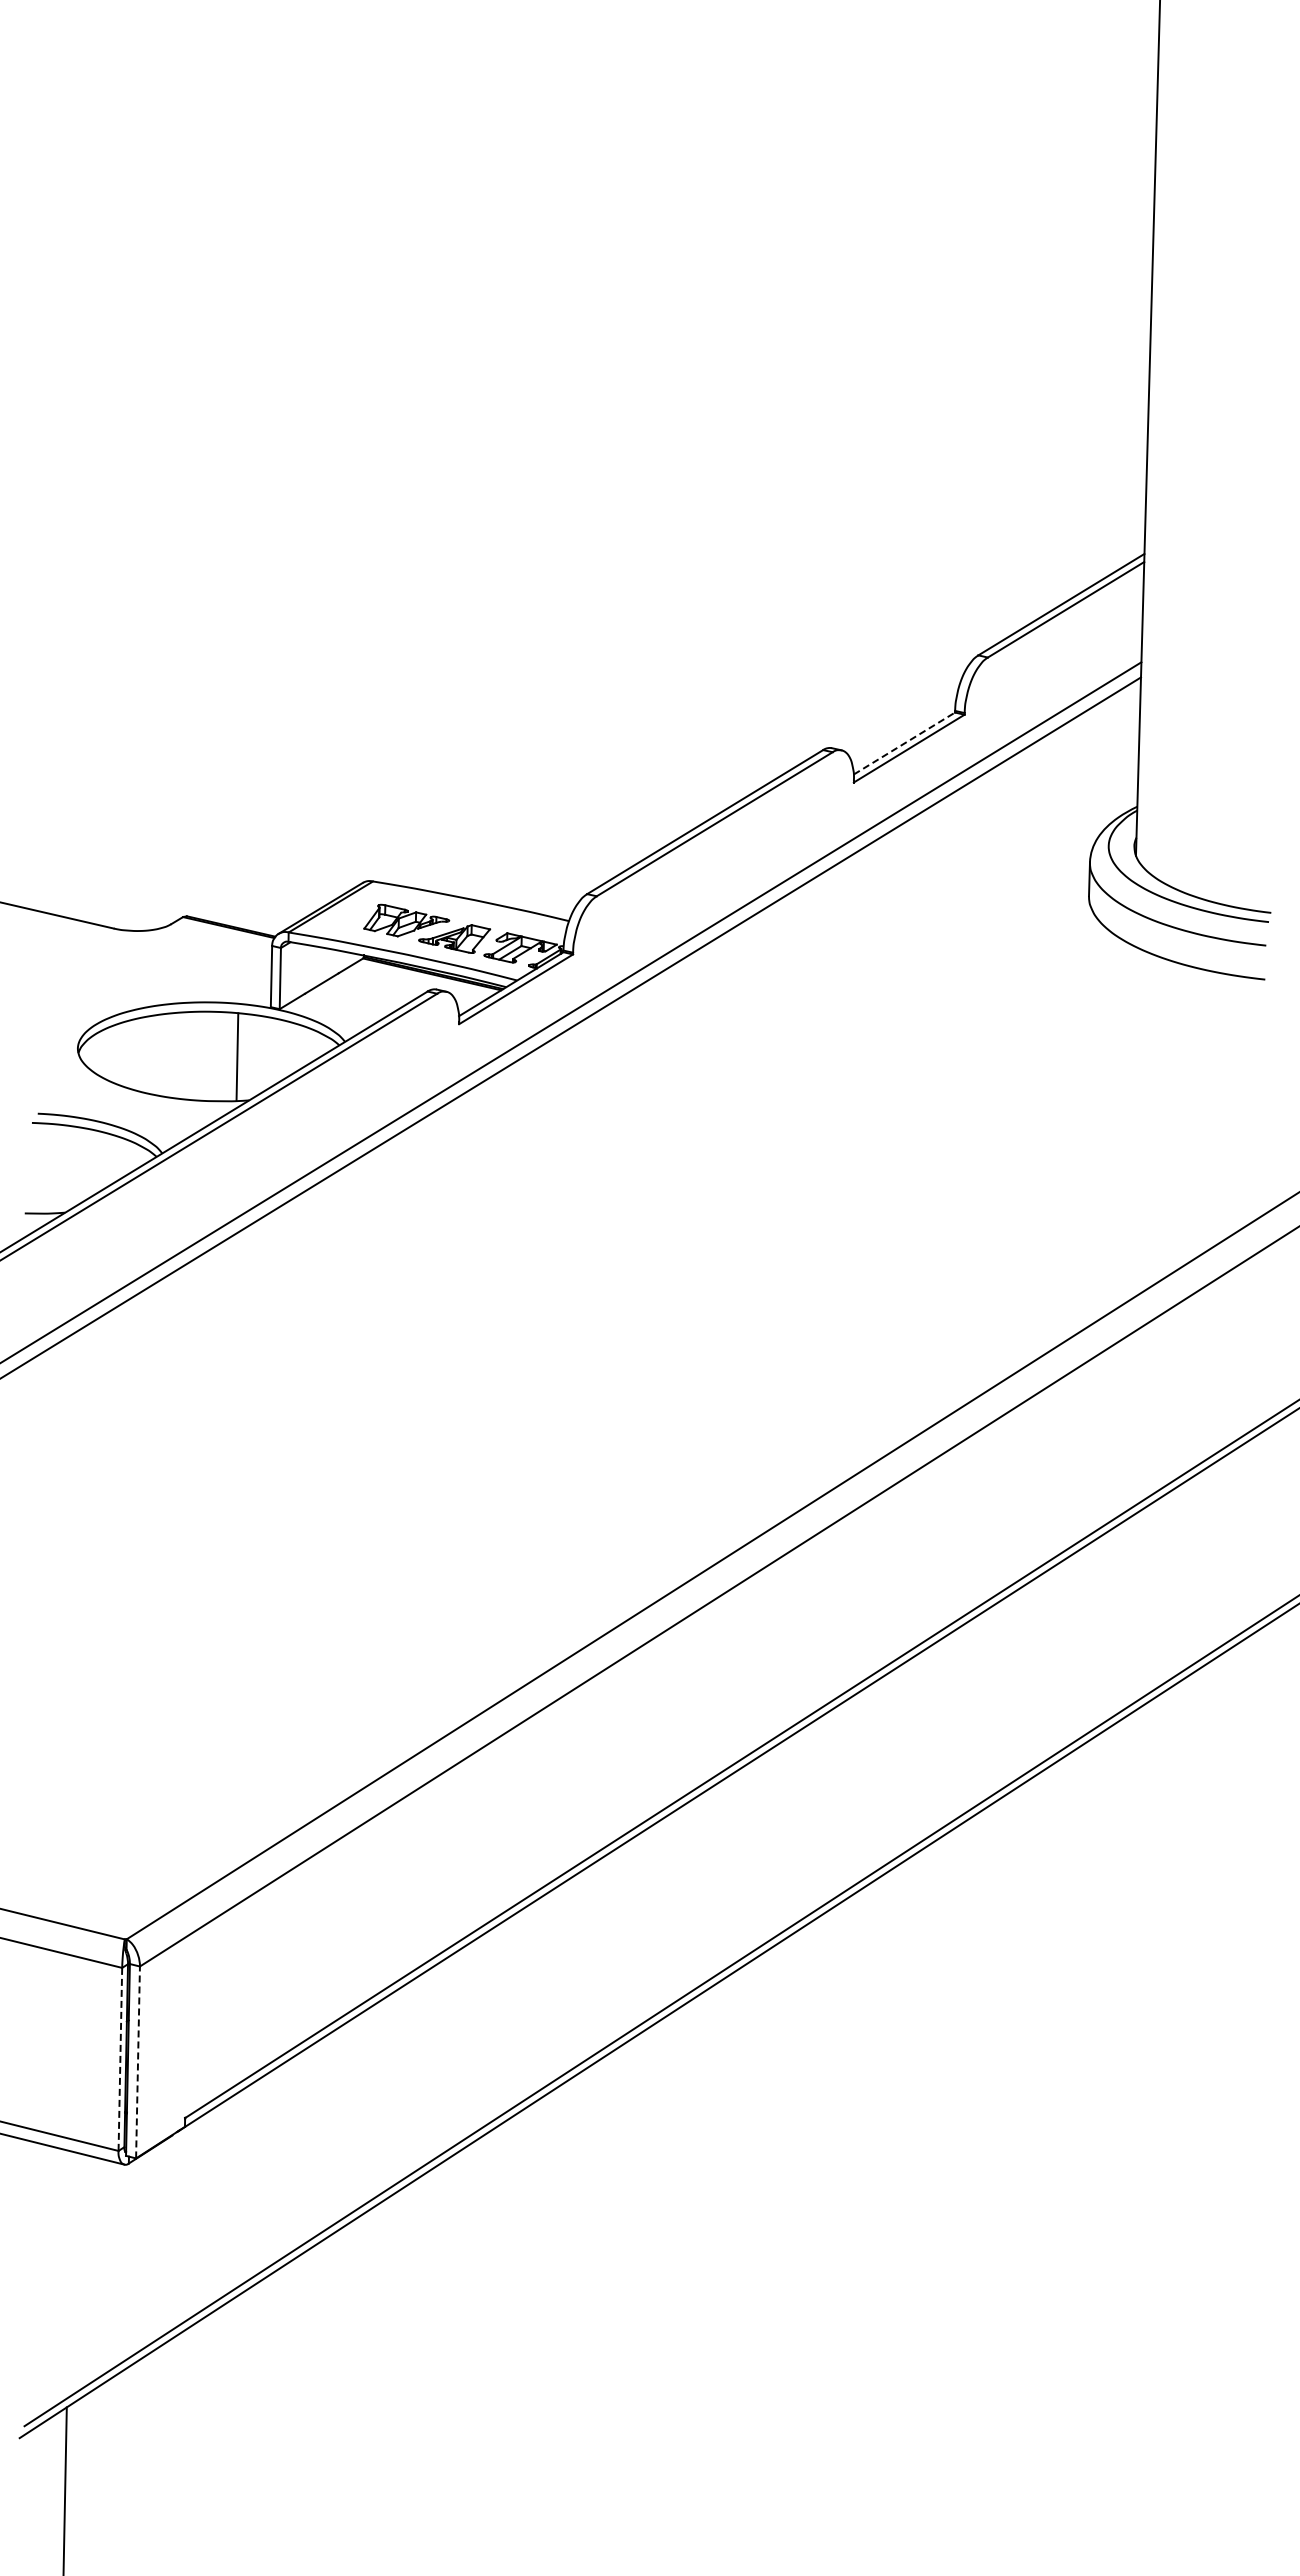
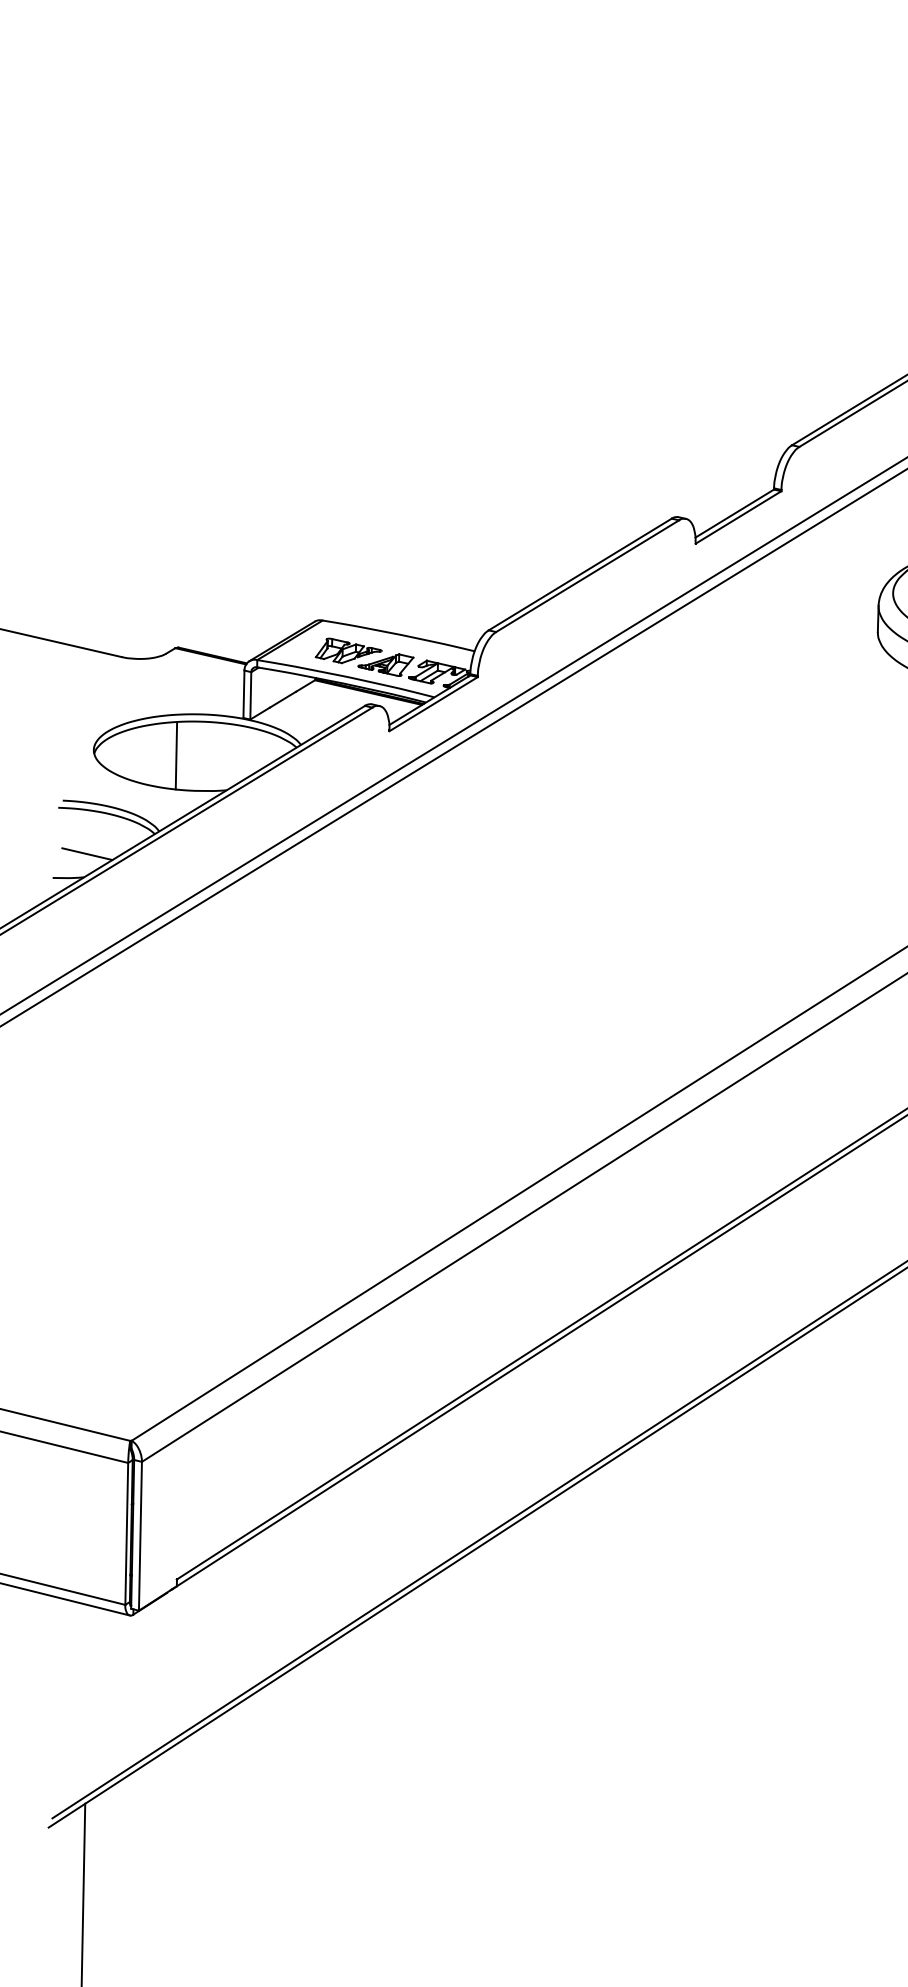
line: (904, 743) -> (734, 513), dashed -> solid
line: (237, 1056) -> (176, 755), moved
line: (69, 1182) -> (87, 853), added
line: (120, 2059) -> (126, 1534), dashed -> solid
line: (138, 2062) -> (140, 1536), dashed -> solid

